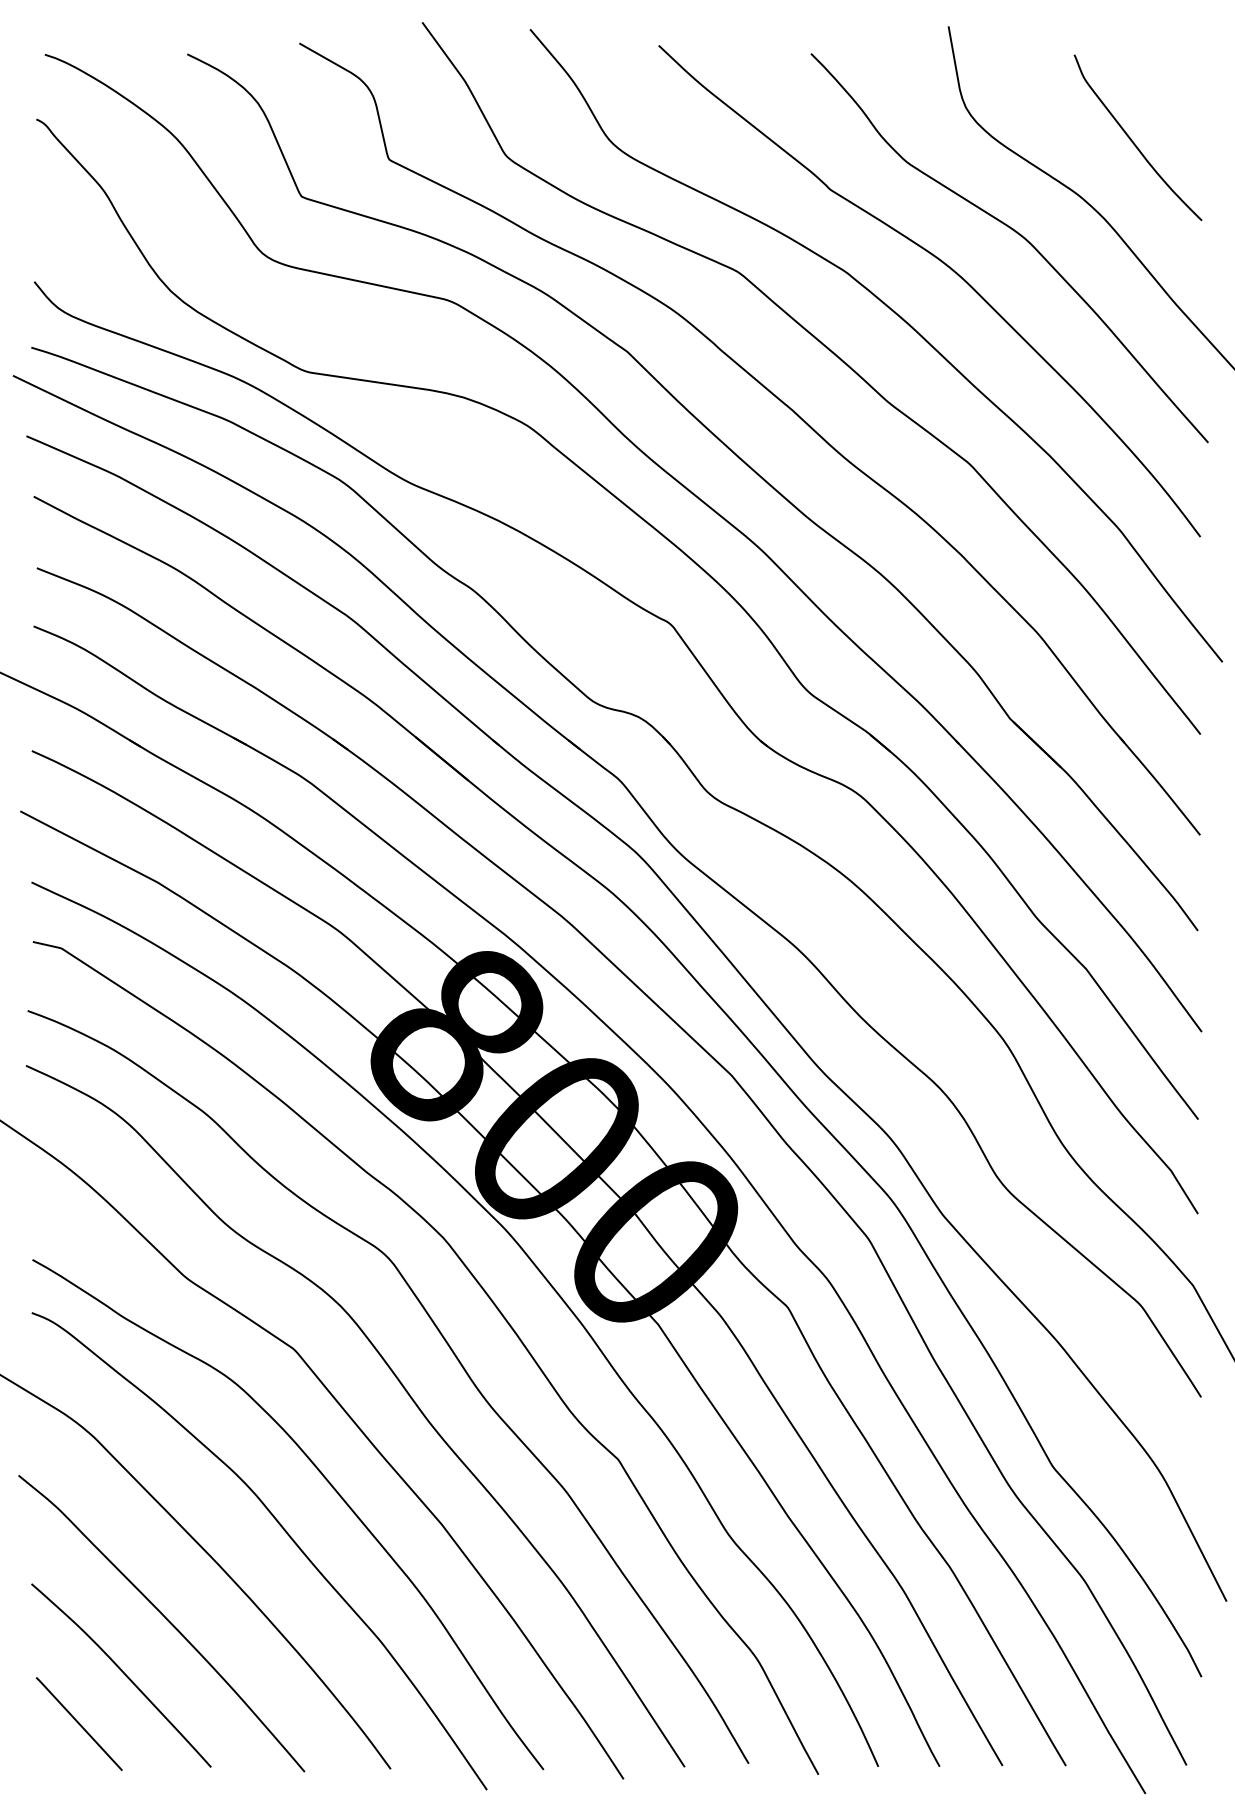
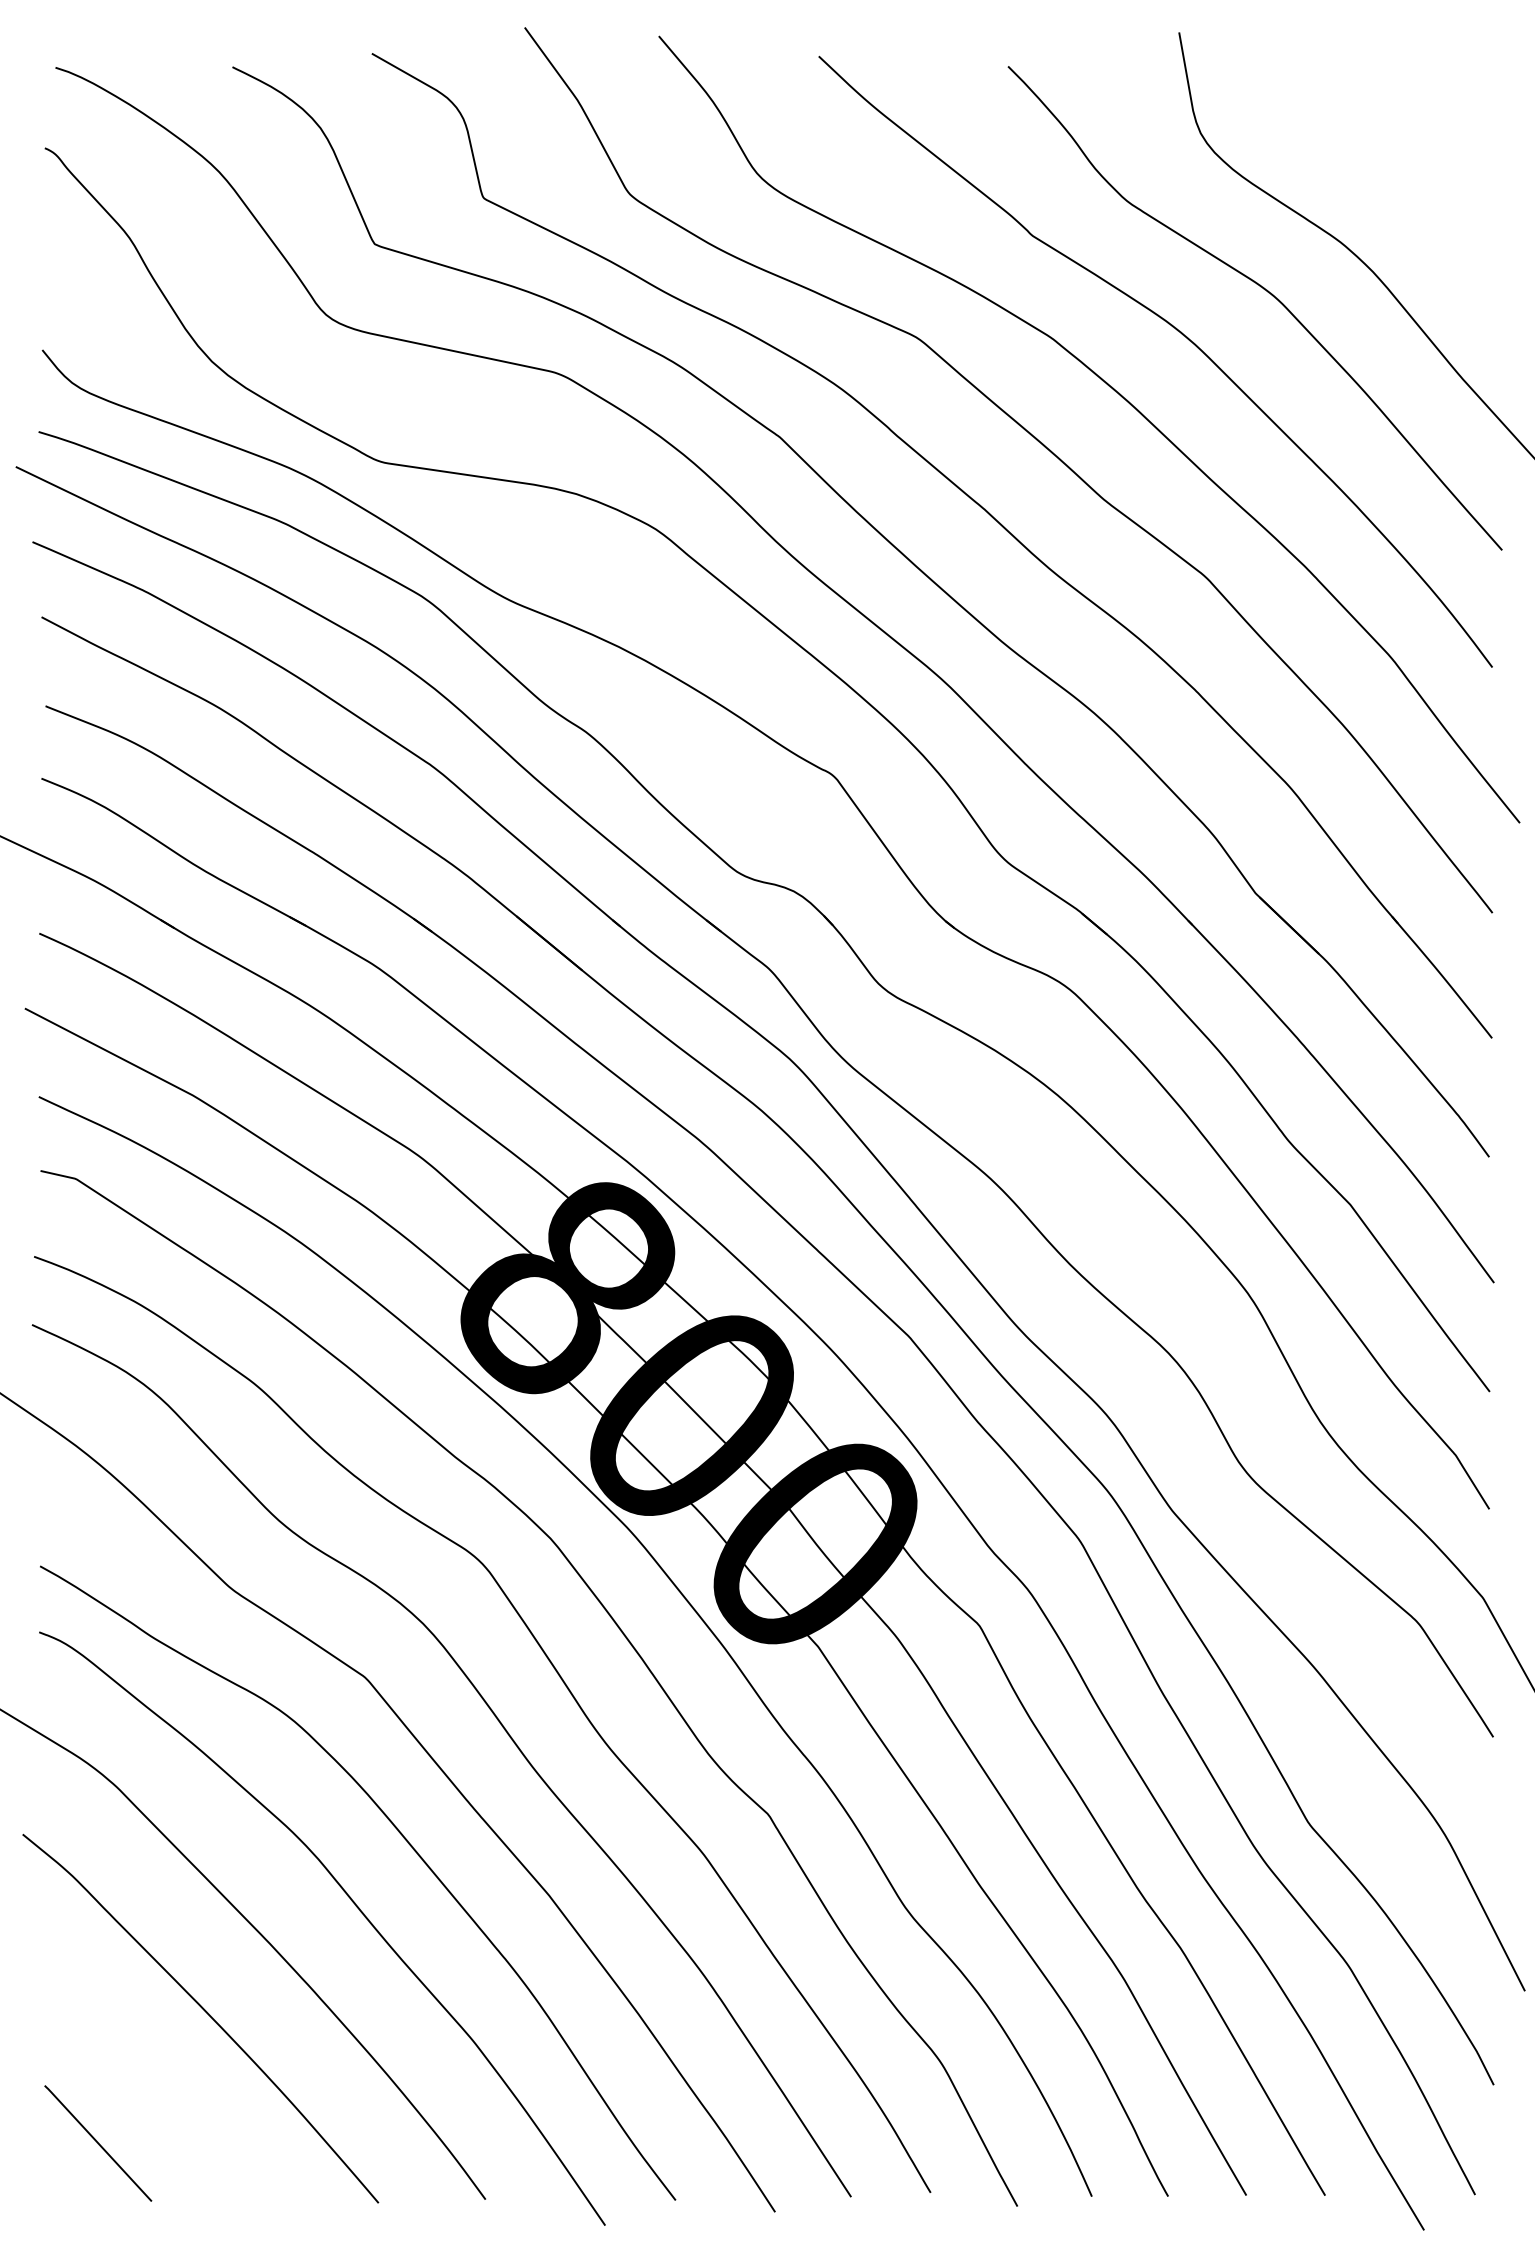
curve: (1132, 139) -> (1407, 173), removed
curve: (122, 1673) -> (152, 2080), removed

